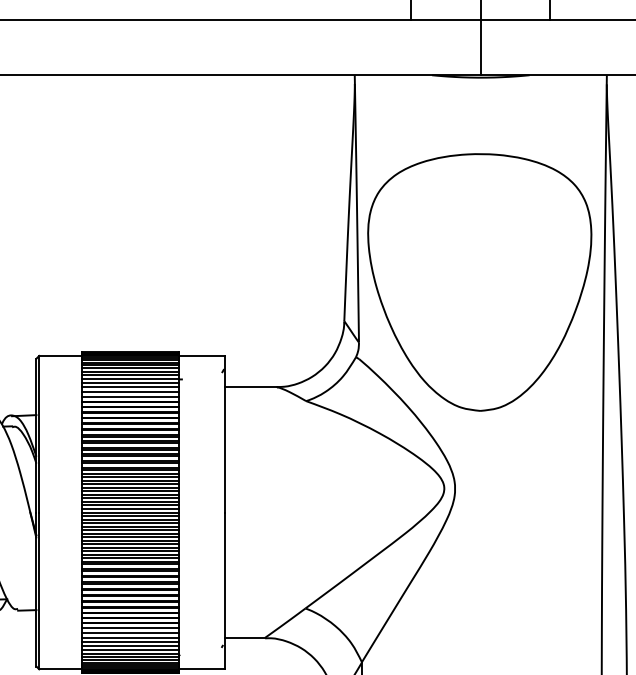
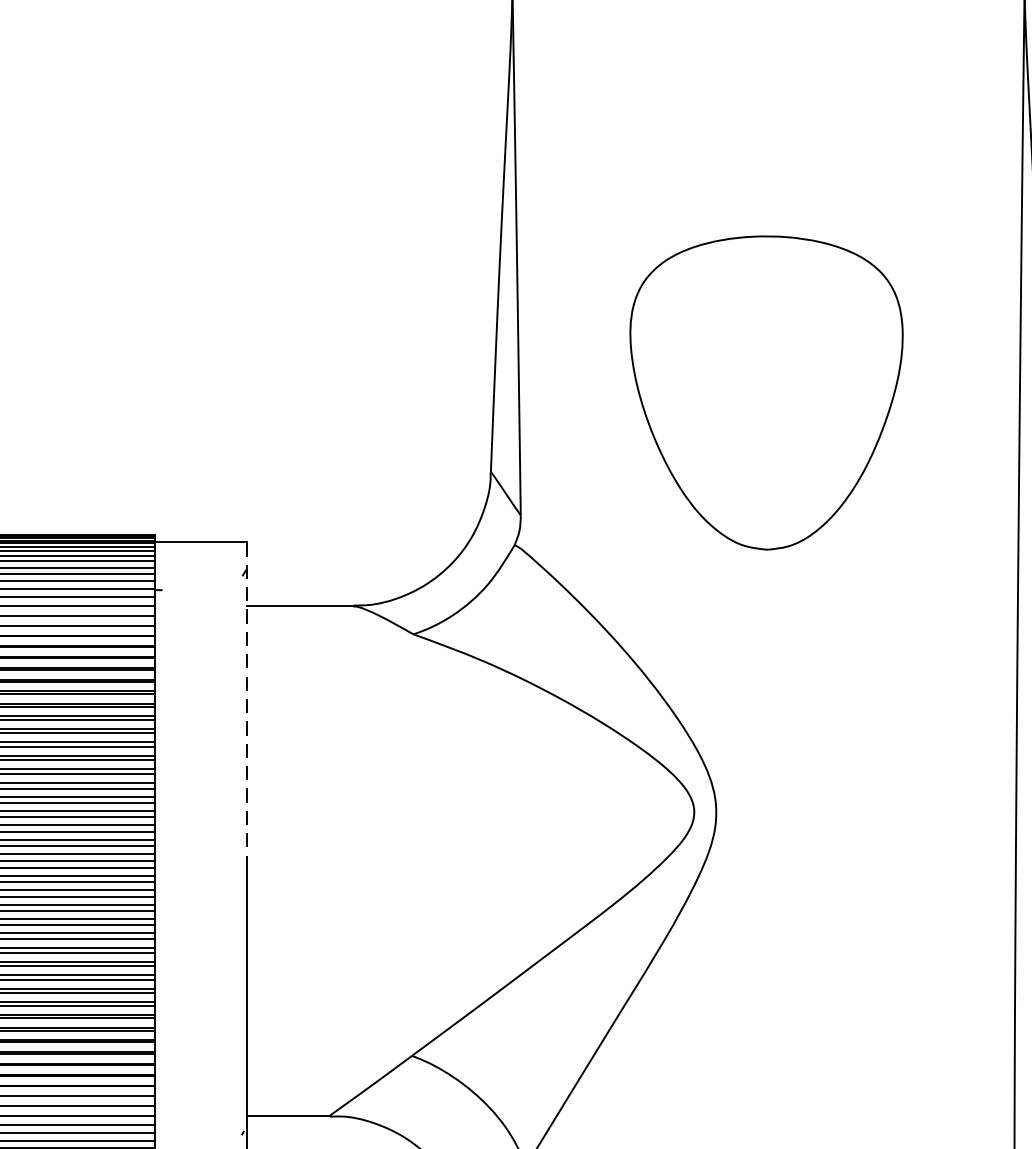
part: (479, 282) -> (765, 393), size x0.6
line: (224, 434) -> (247, 702), solid -> dashed

